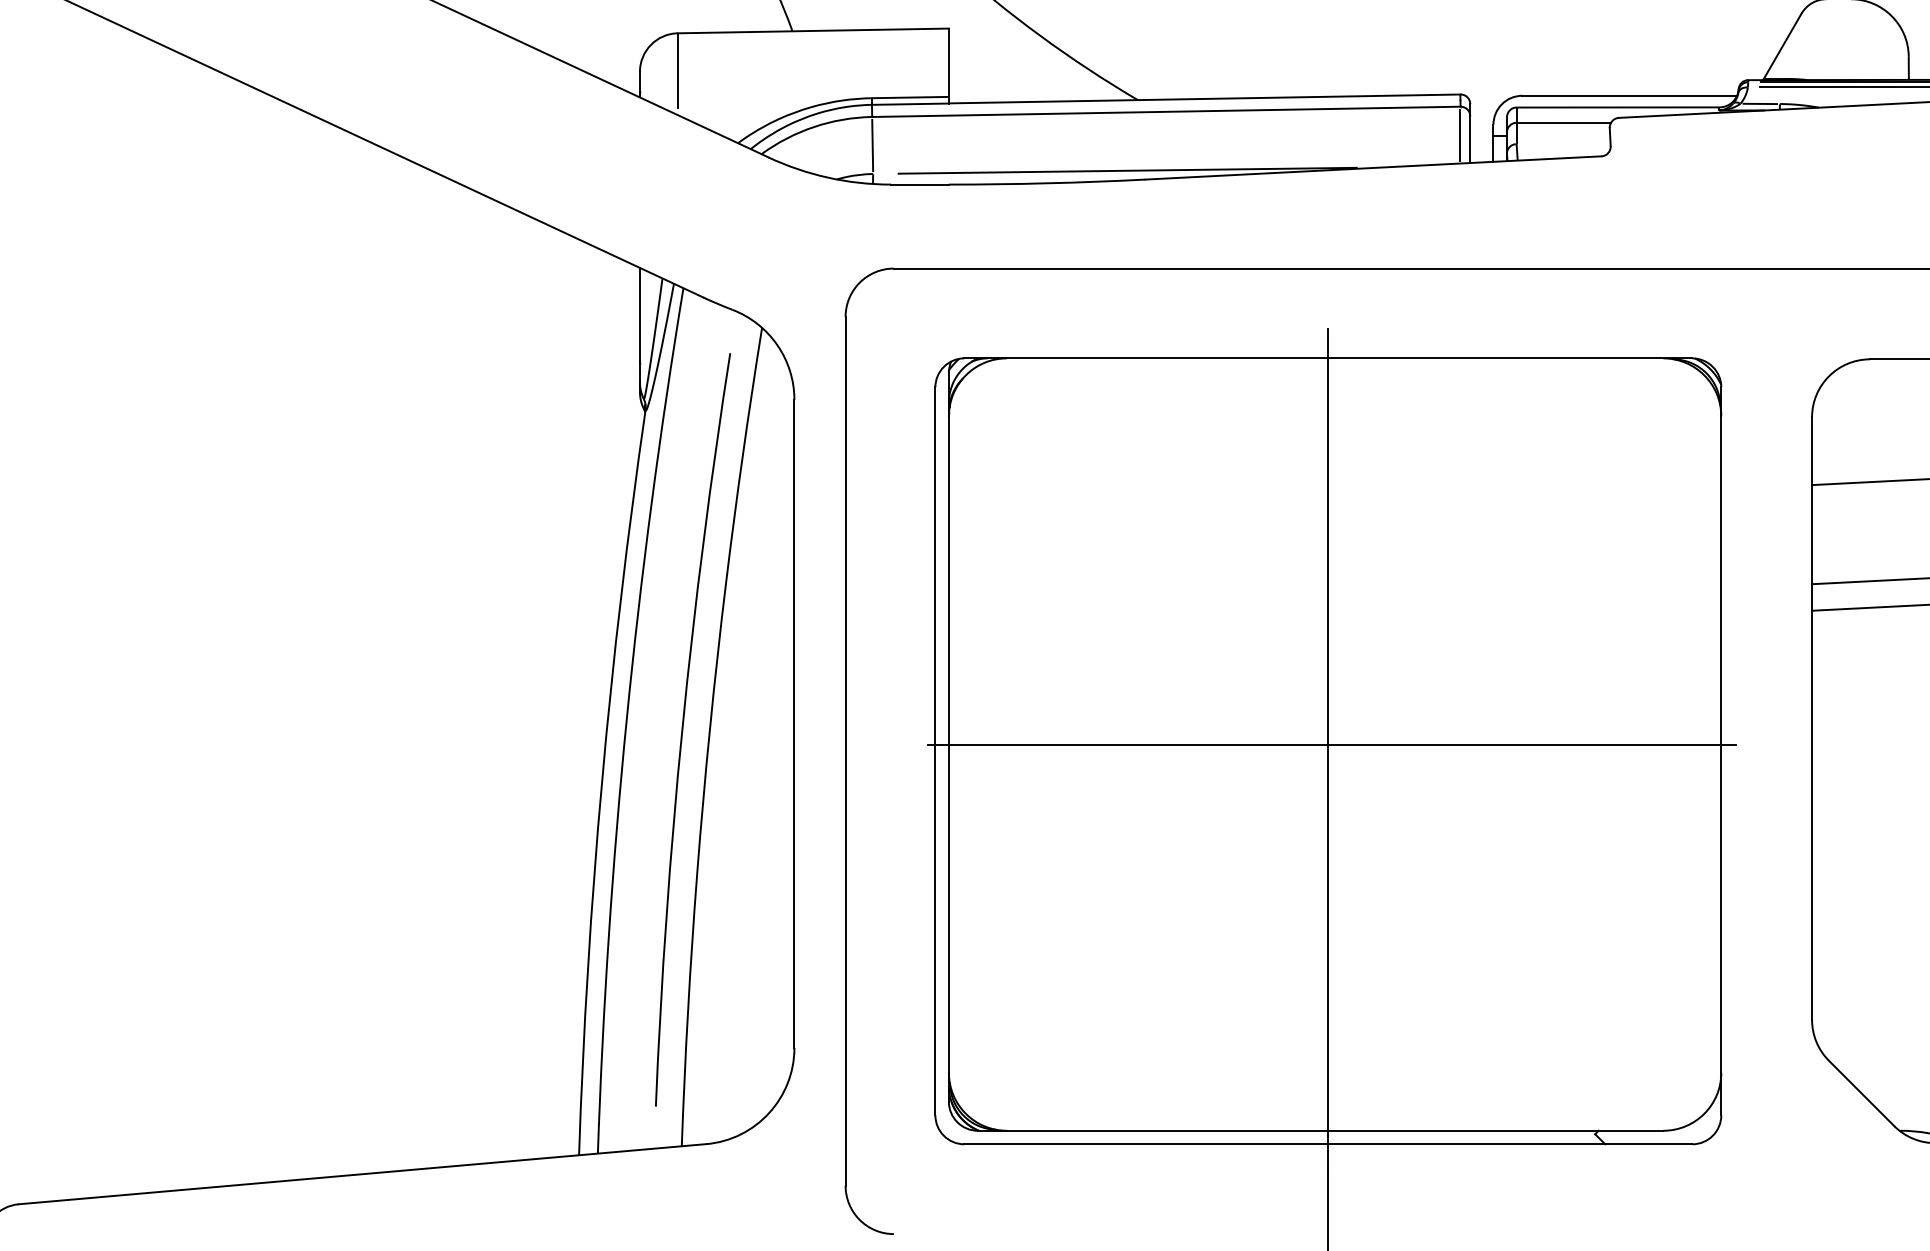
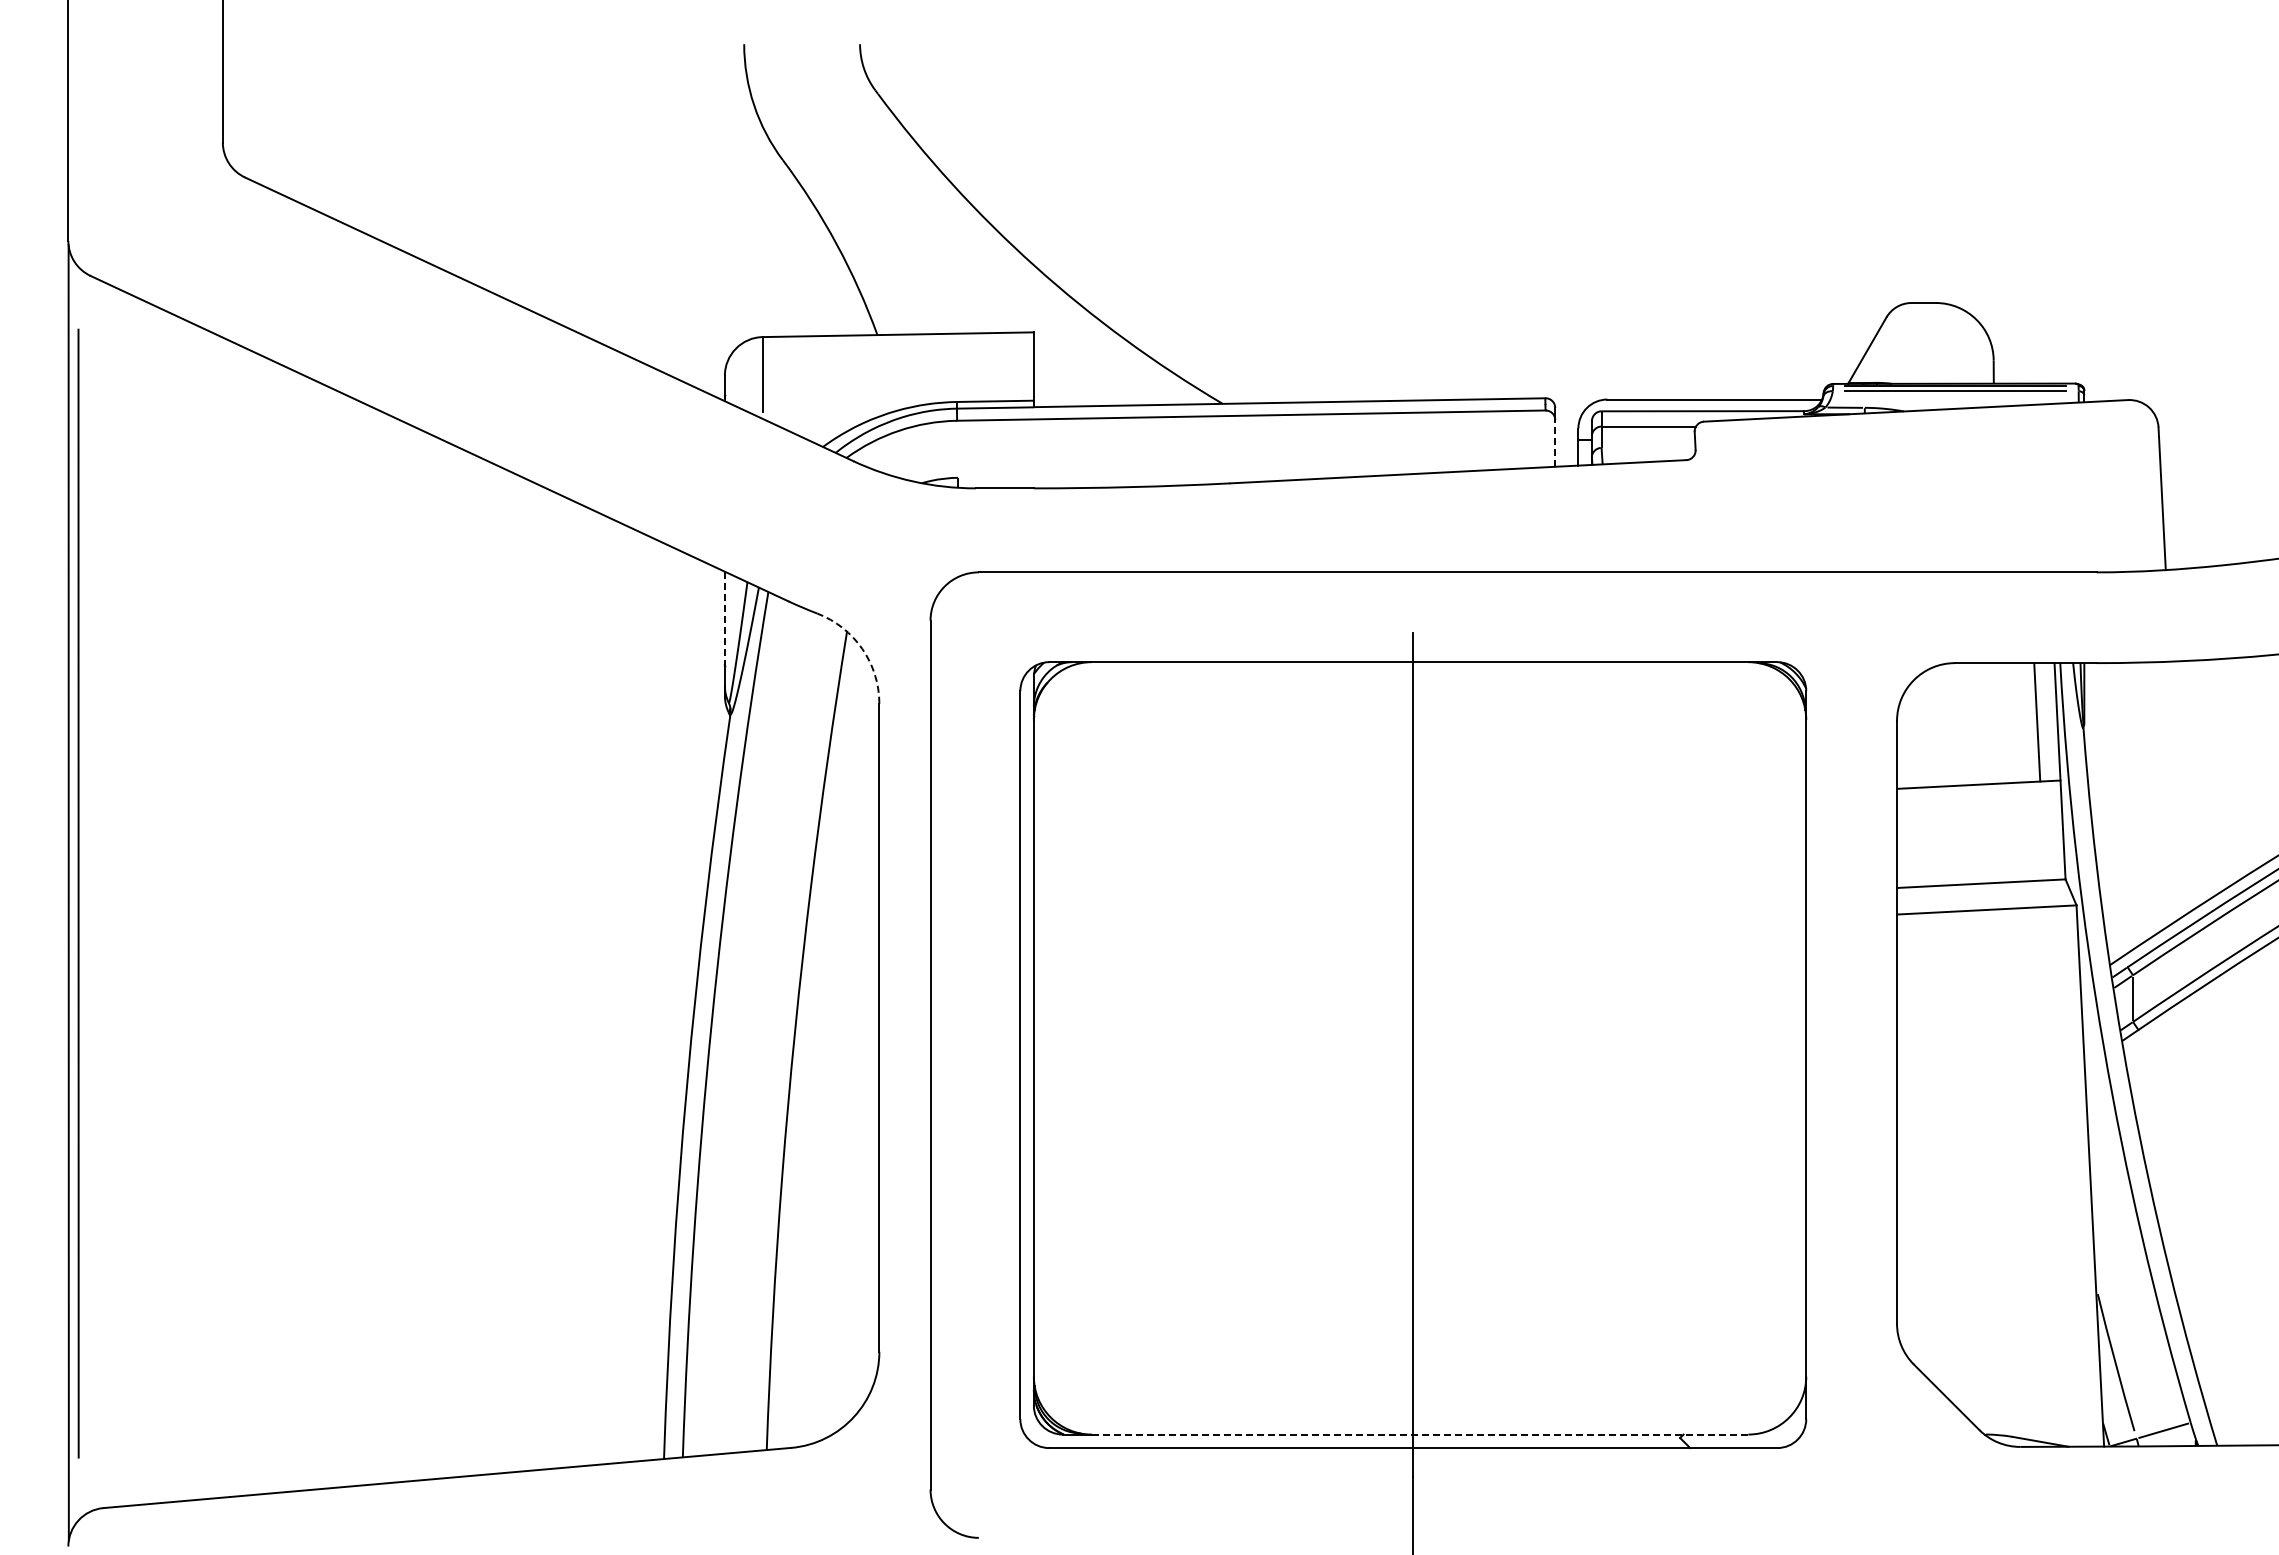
line: (1460, 134) -> (1545, 438), removed
line: (1470, 138) -> (1555, 442), solid -> dashed
line: (872, 144) -> (957, 448), removed
line: (1127, 170) -> (1212, 474), removed
line: (639, 314) -> (724, 618), solid -> dashed
arc: (777, 345) -> (862, 649), solid -> dashed
curve: (683, 729) -> (768, 1033), removed
line: (1331, 744) -> (1416, 1048), removed
line: (1335, 1130) -> (1420, 1434), solid -> dashed

